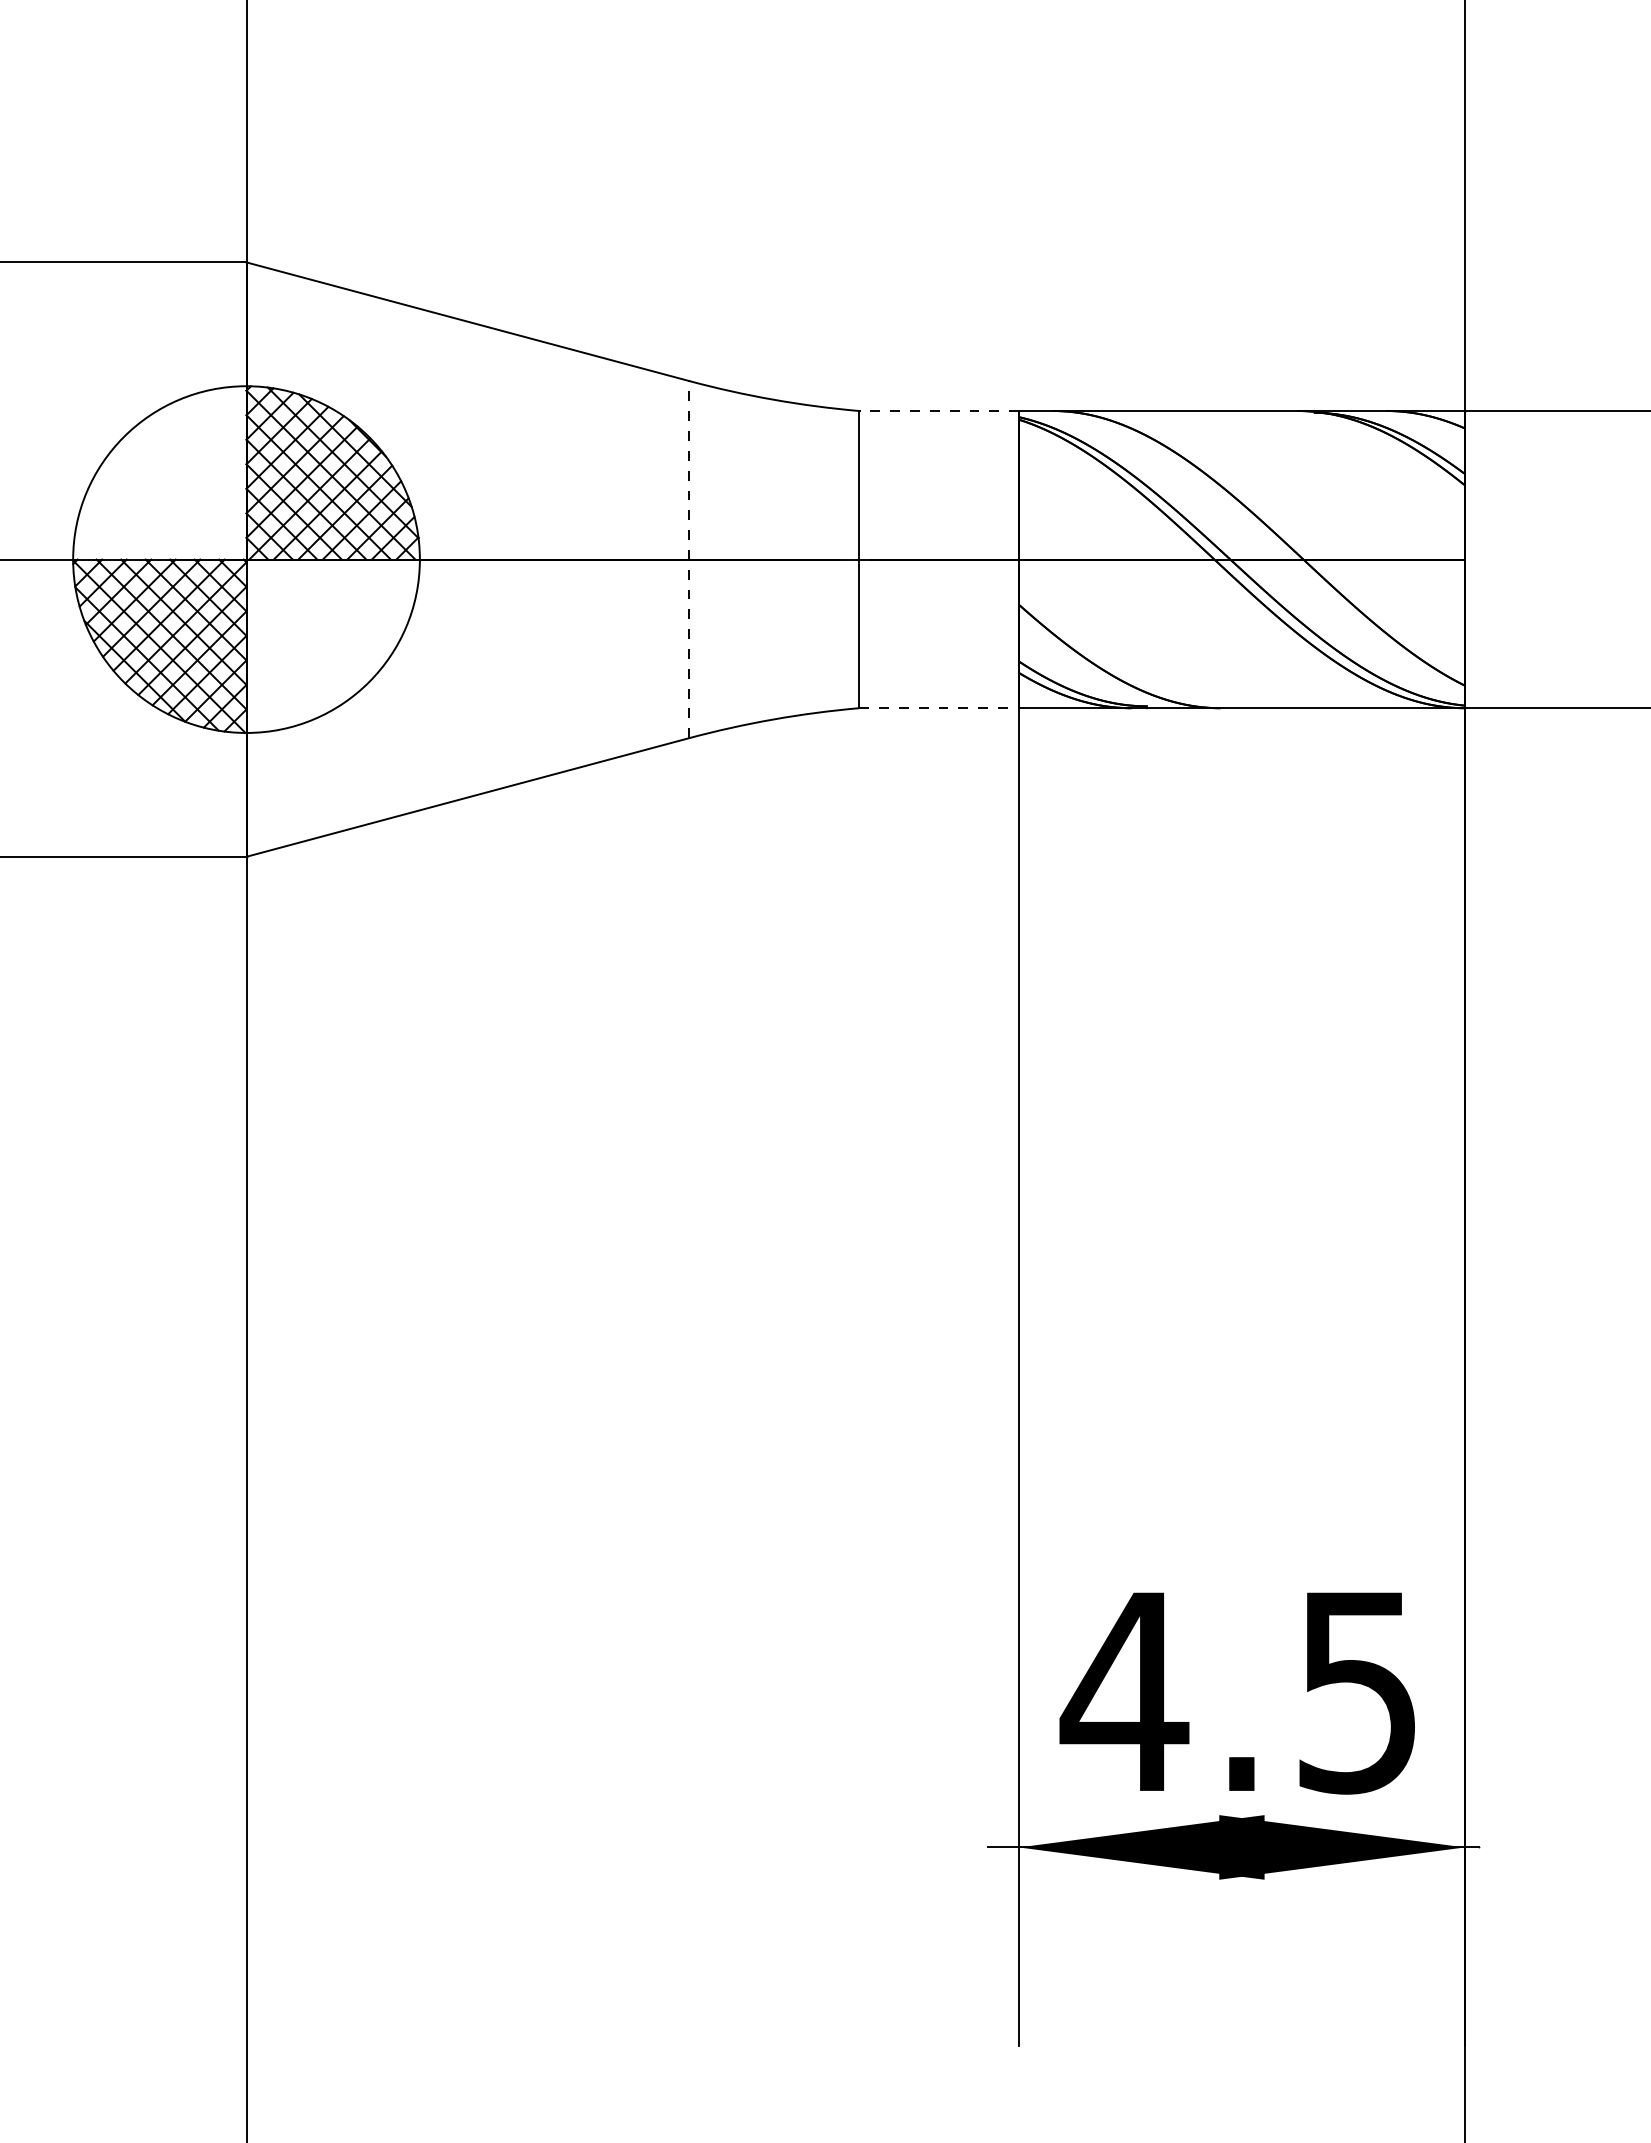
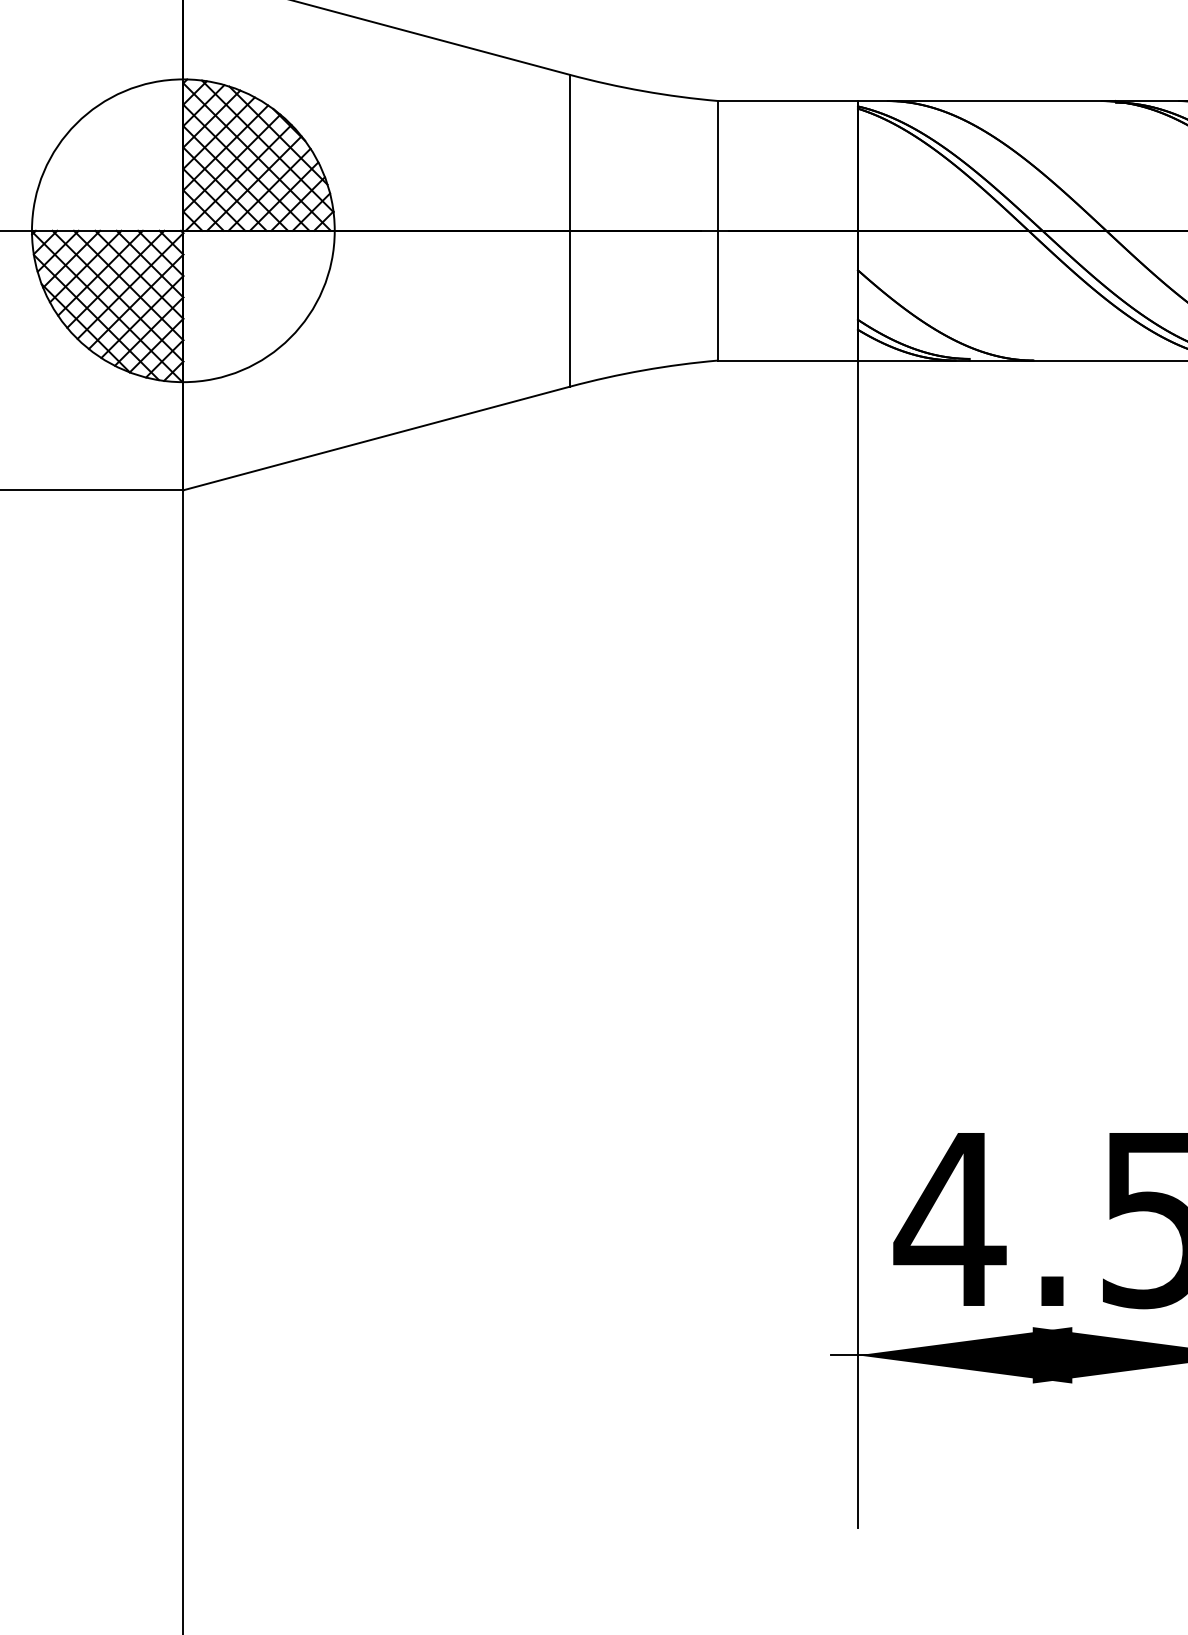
line: (939, 411) -> (788, 101), dashed -> solid
line: (689, 559) -> (570, 230), dashed -> solid
line: (939, 708) -> (788, 360), dashed -> solid

